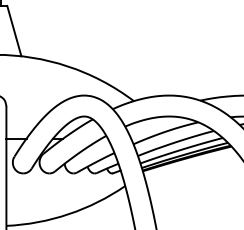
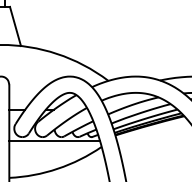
line: (64, 179) -> (54, 141), added

